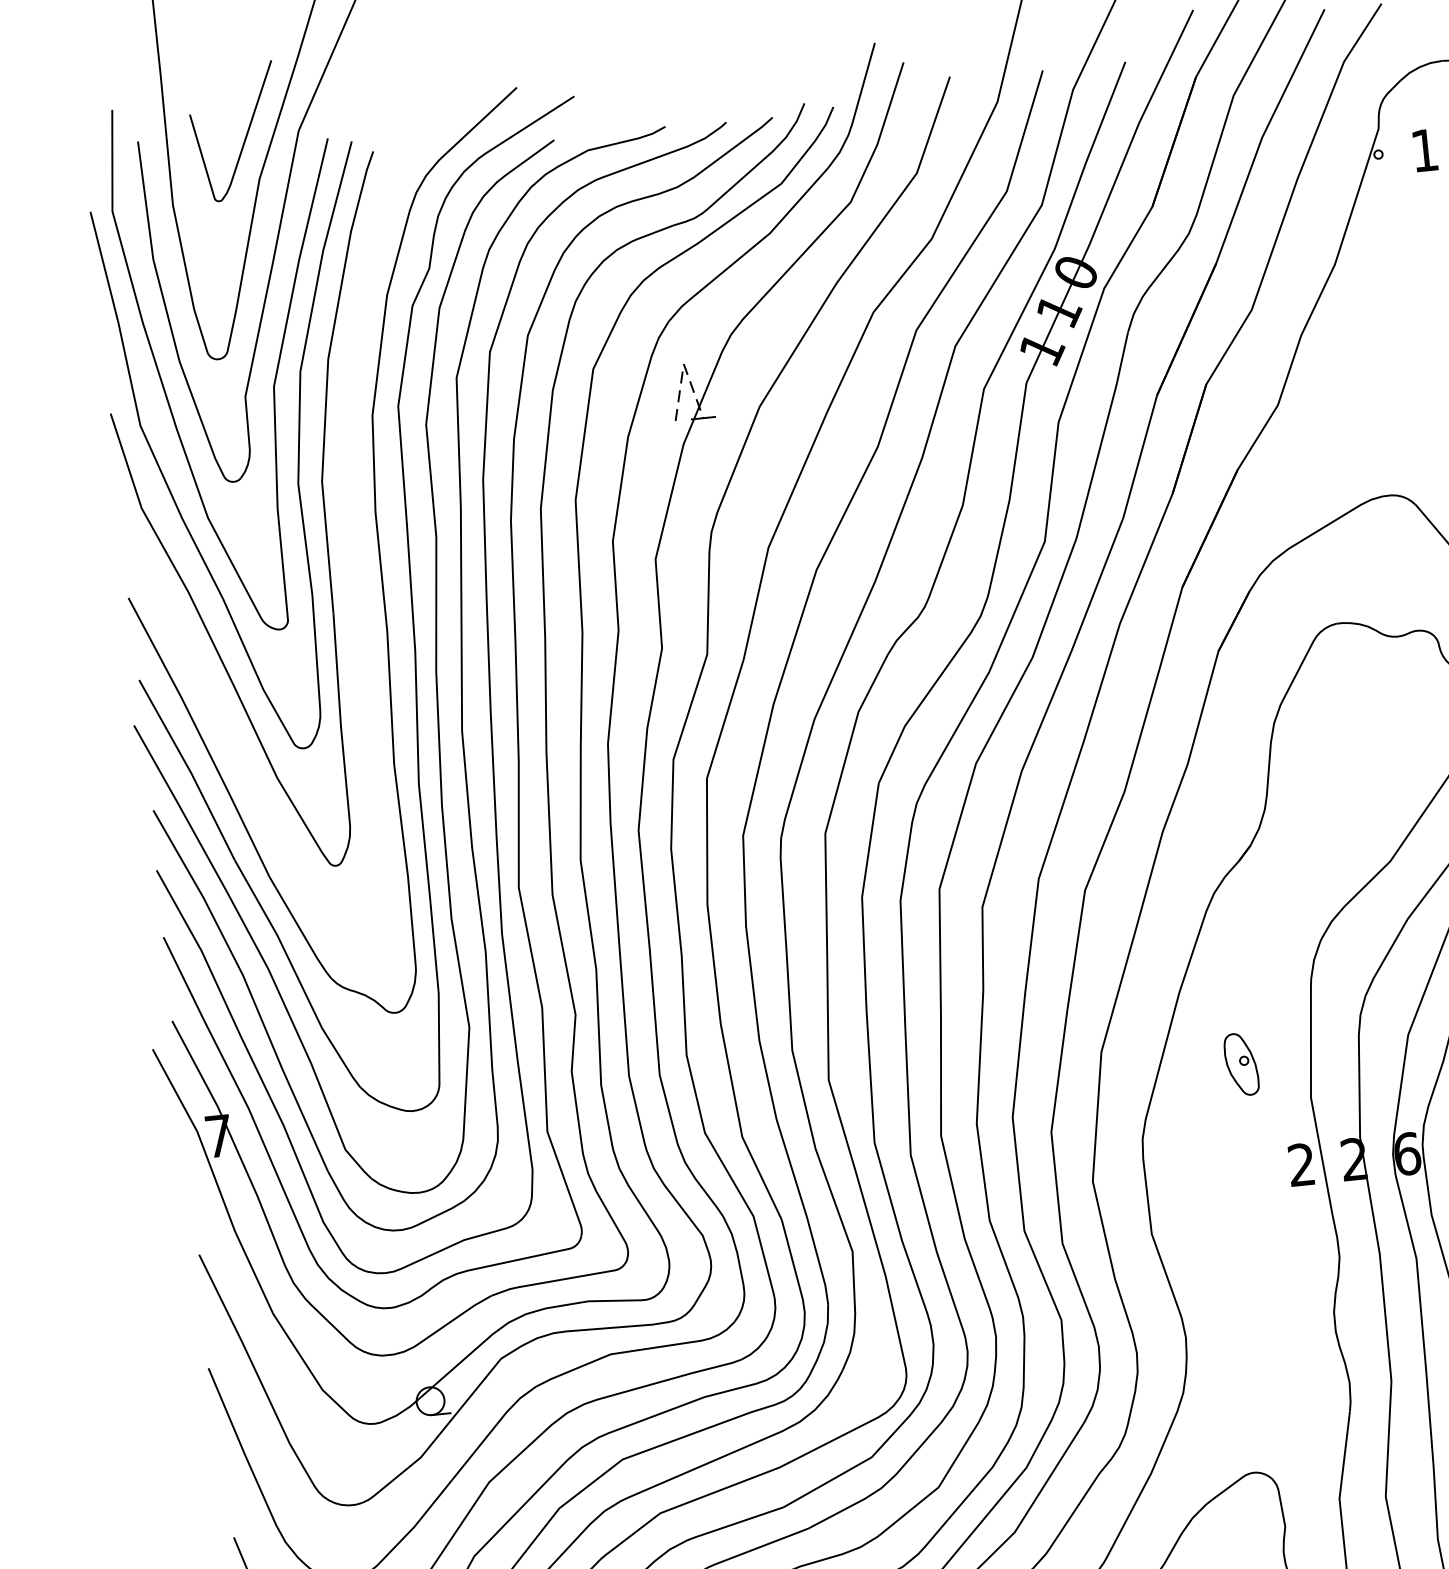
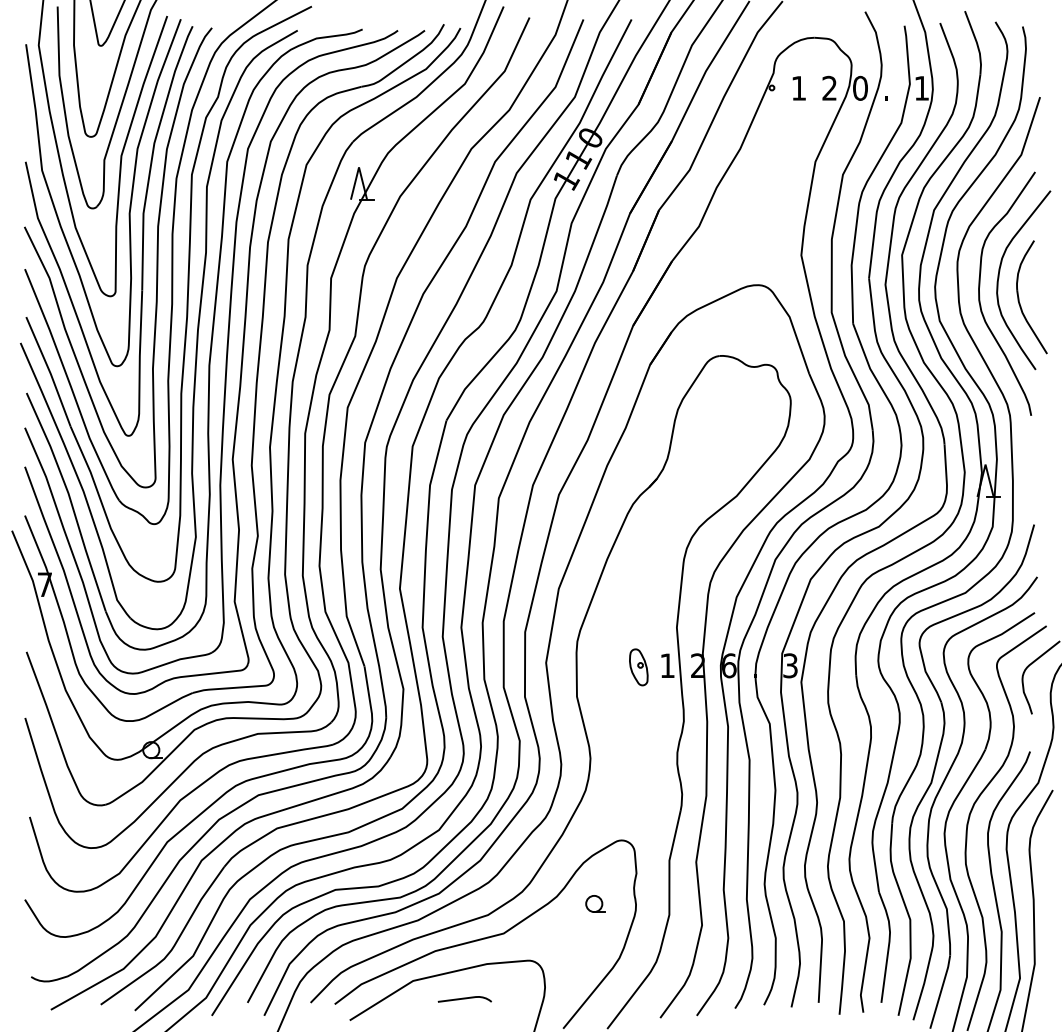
line: (684, 364) -> (359, 167), dashed -> solid
curve: (352, 554) -> (156, 257), added
part: (1240, 1064) -> (638, 667), moved
text: (1301, 1164) -> (667, 665), 2 -> 1

